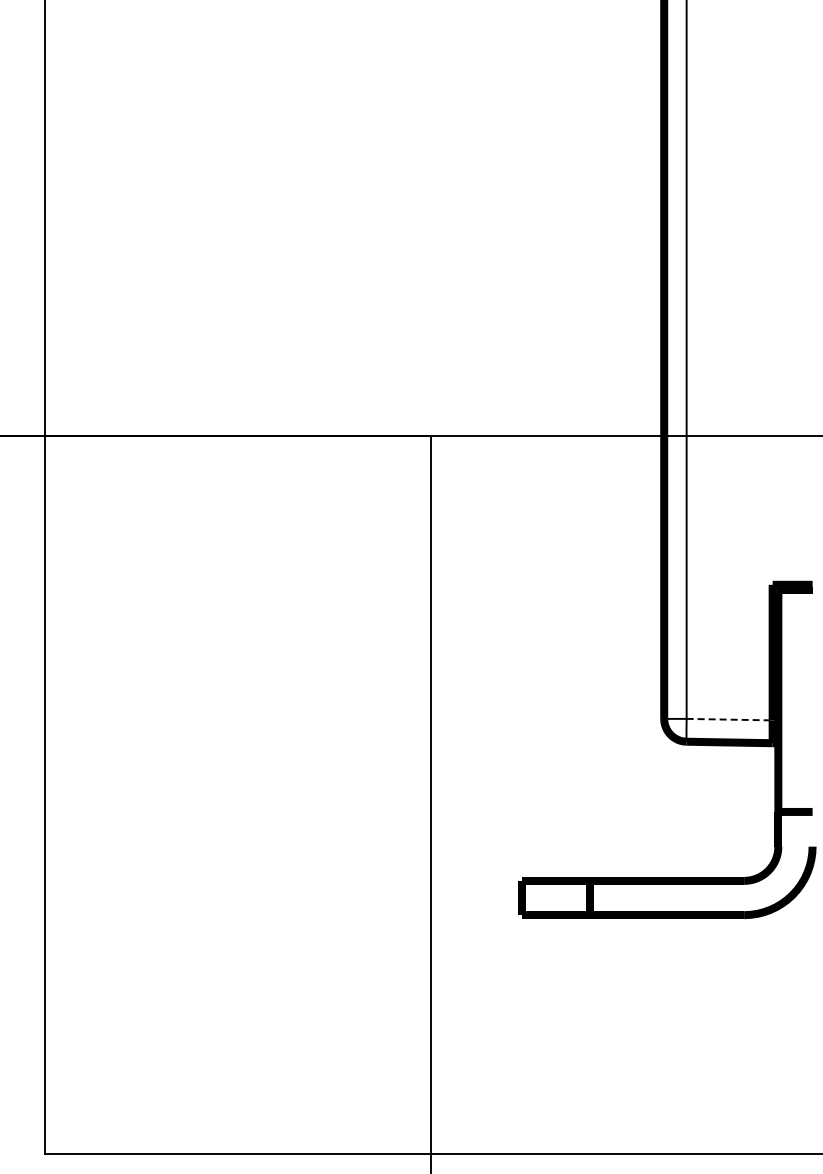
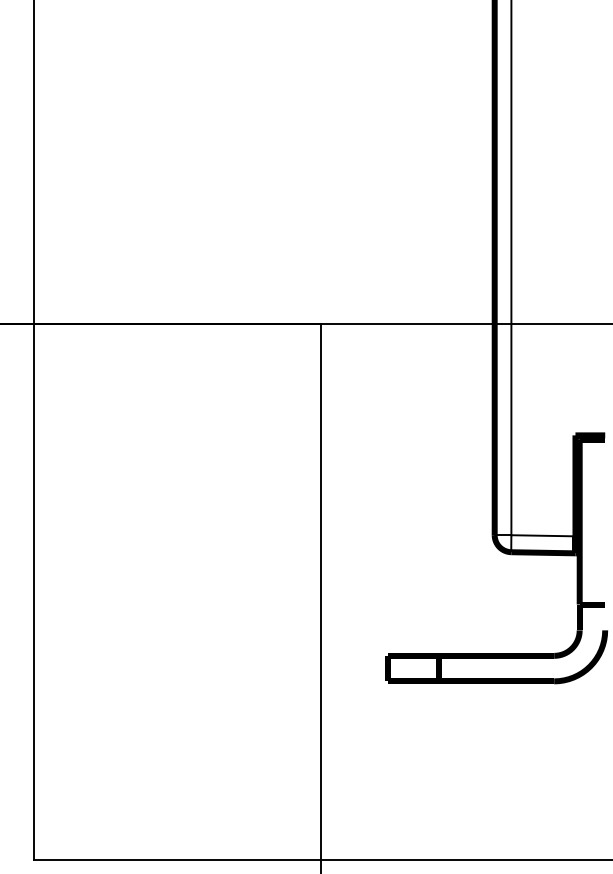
line: (730, 719) -> (544, 535), dashed -> solid

